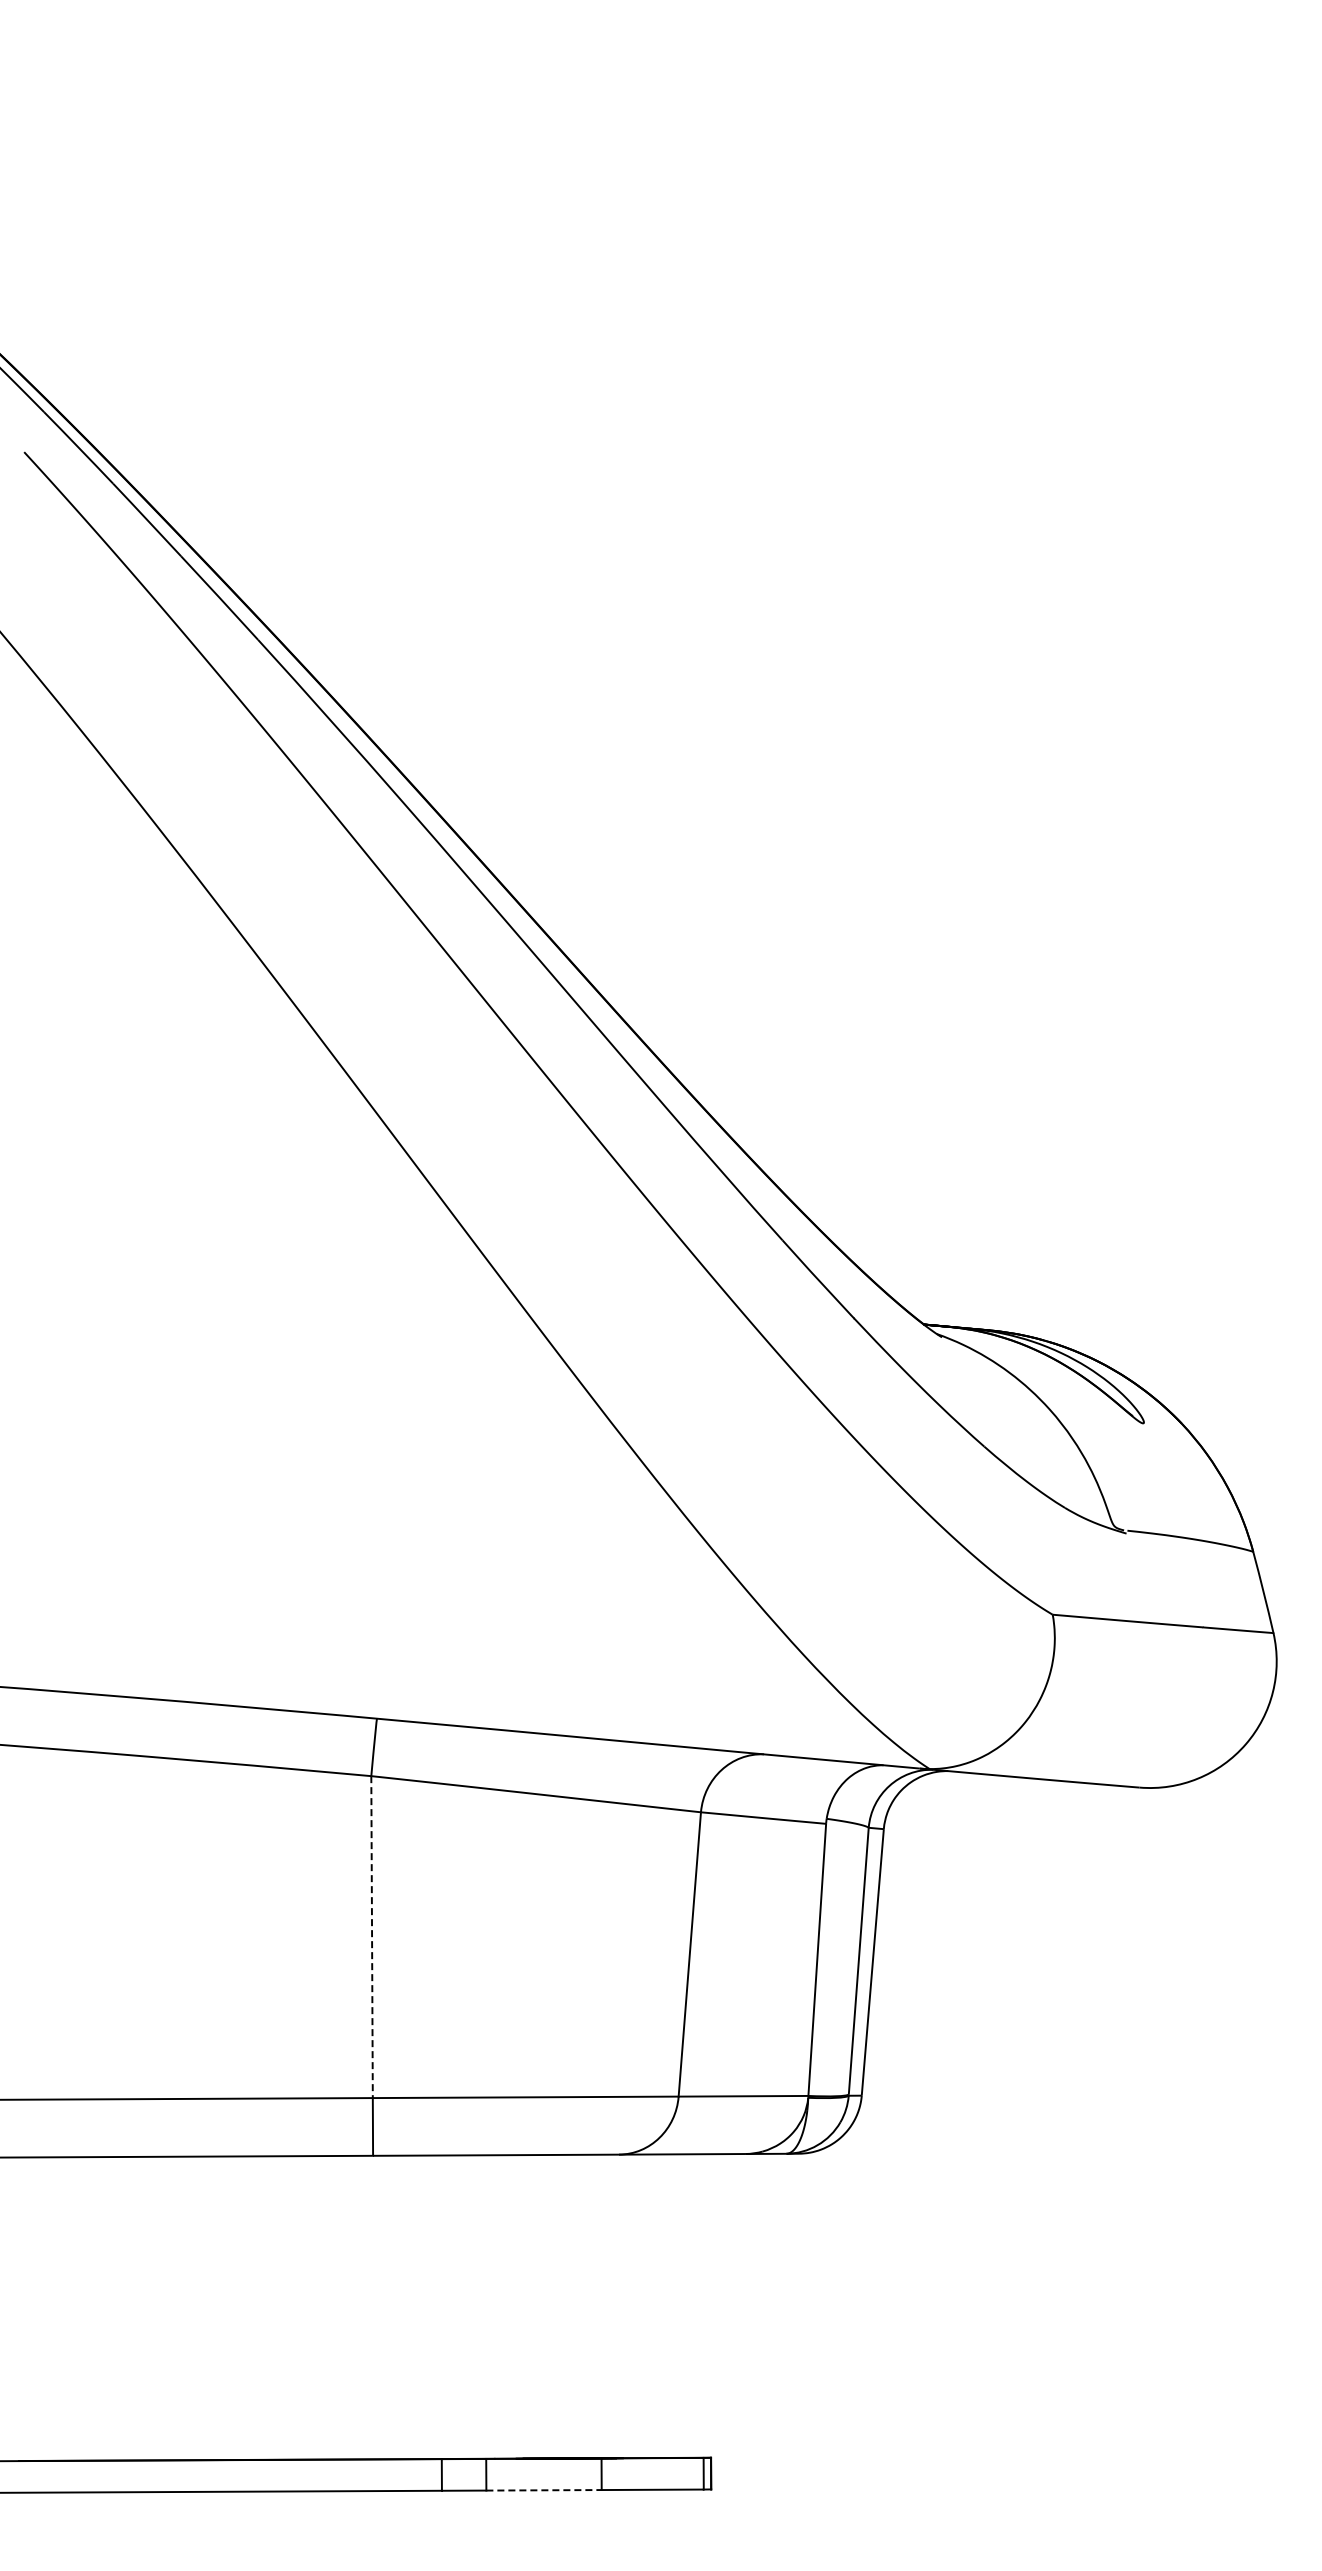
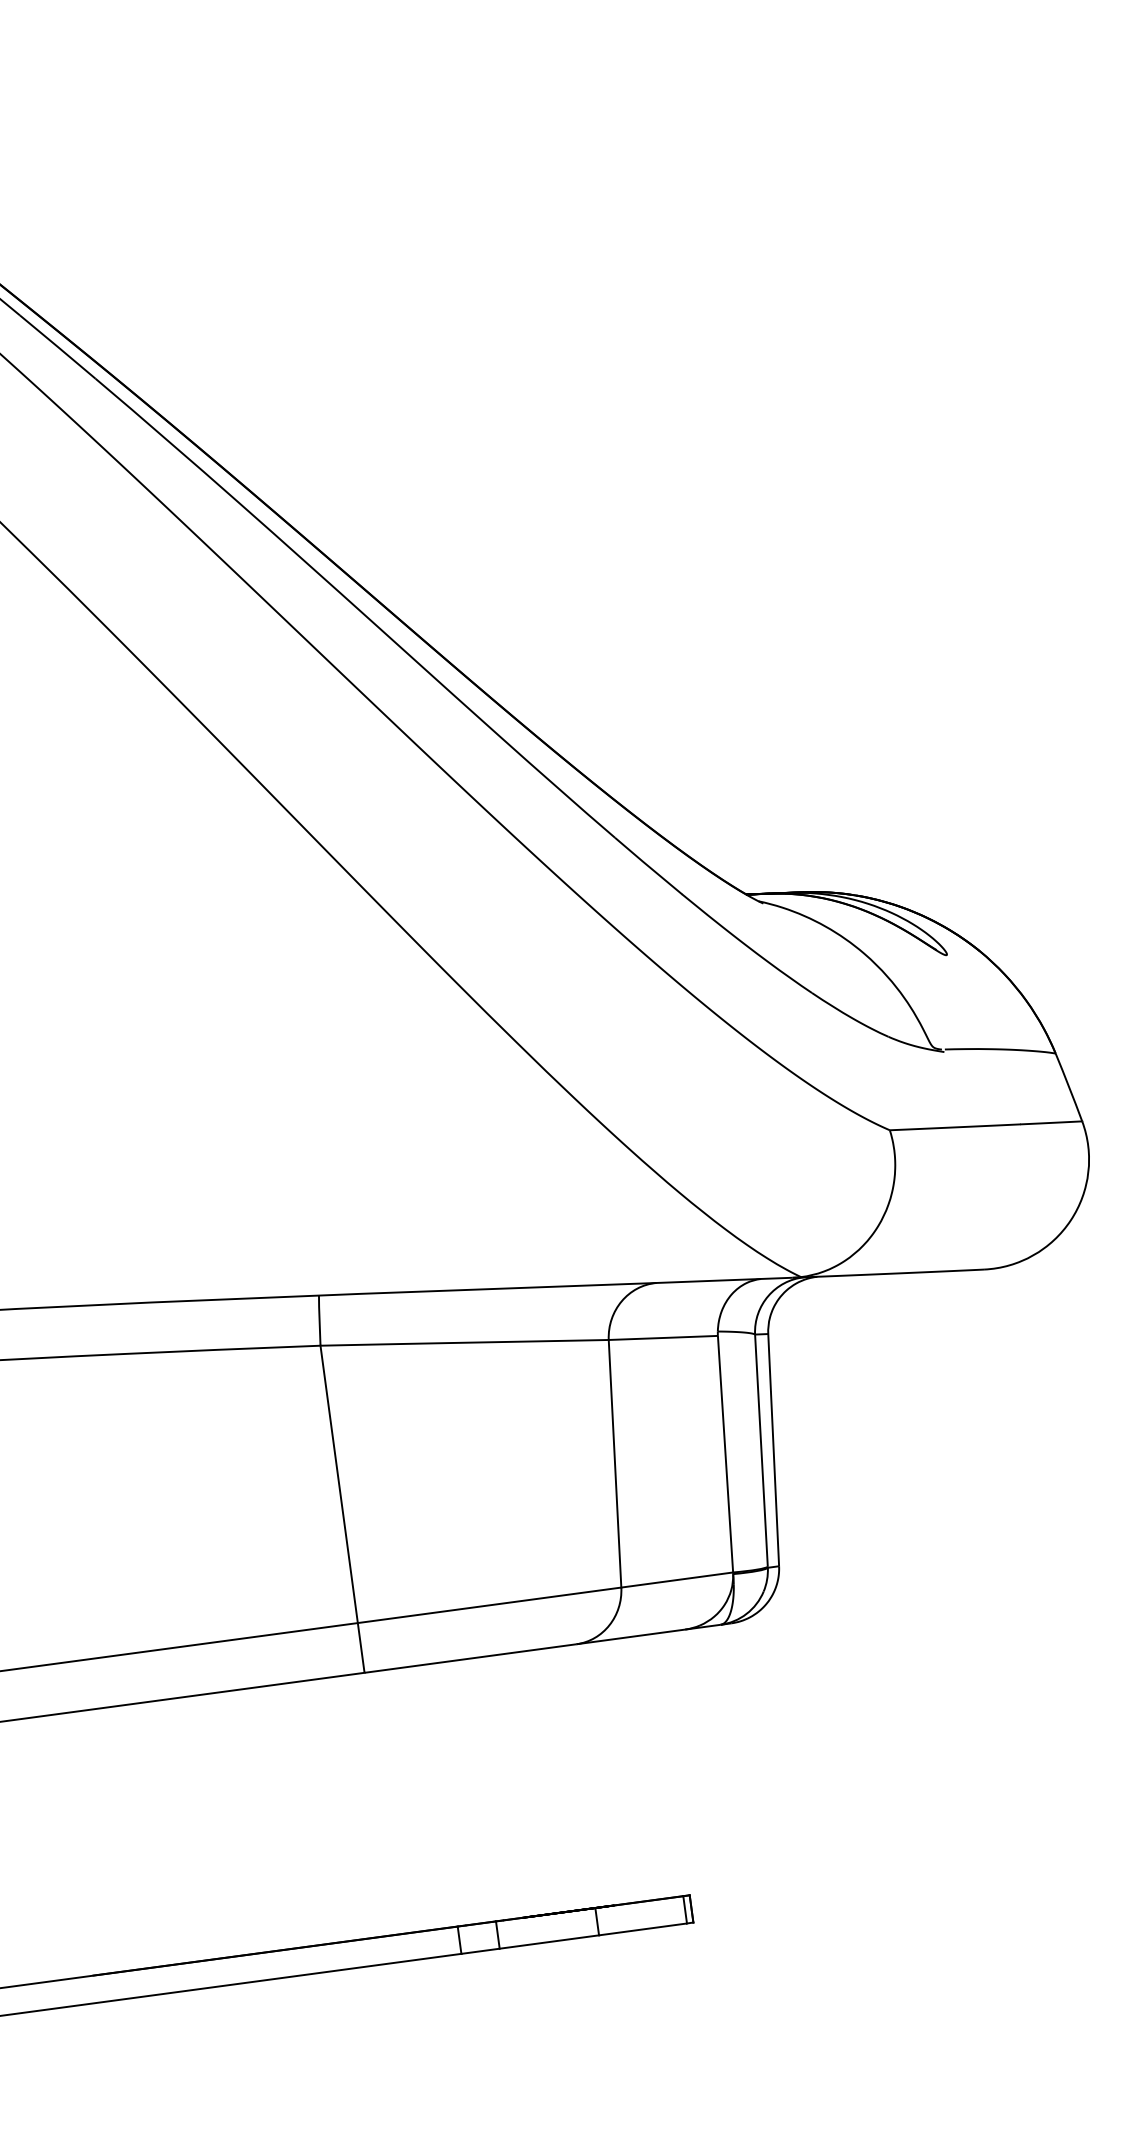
line: (372, 1937) -> (339, 1484), dashed -> solid
line: (544, 2490) -> (549, 1942), dashed -> solid

